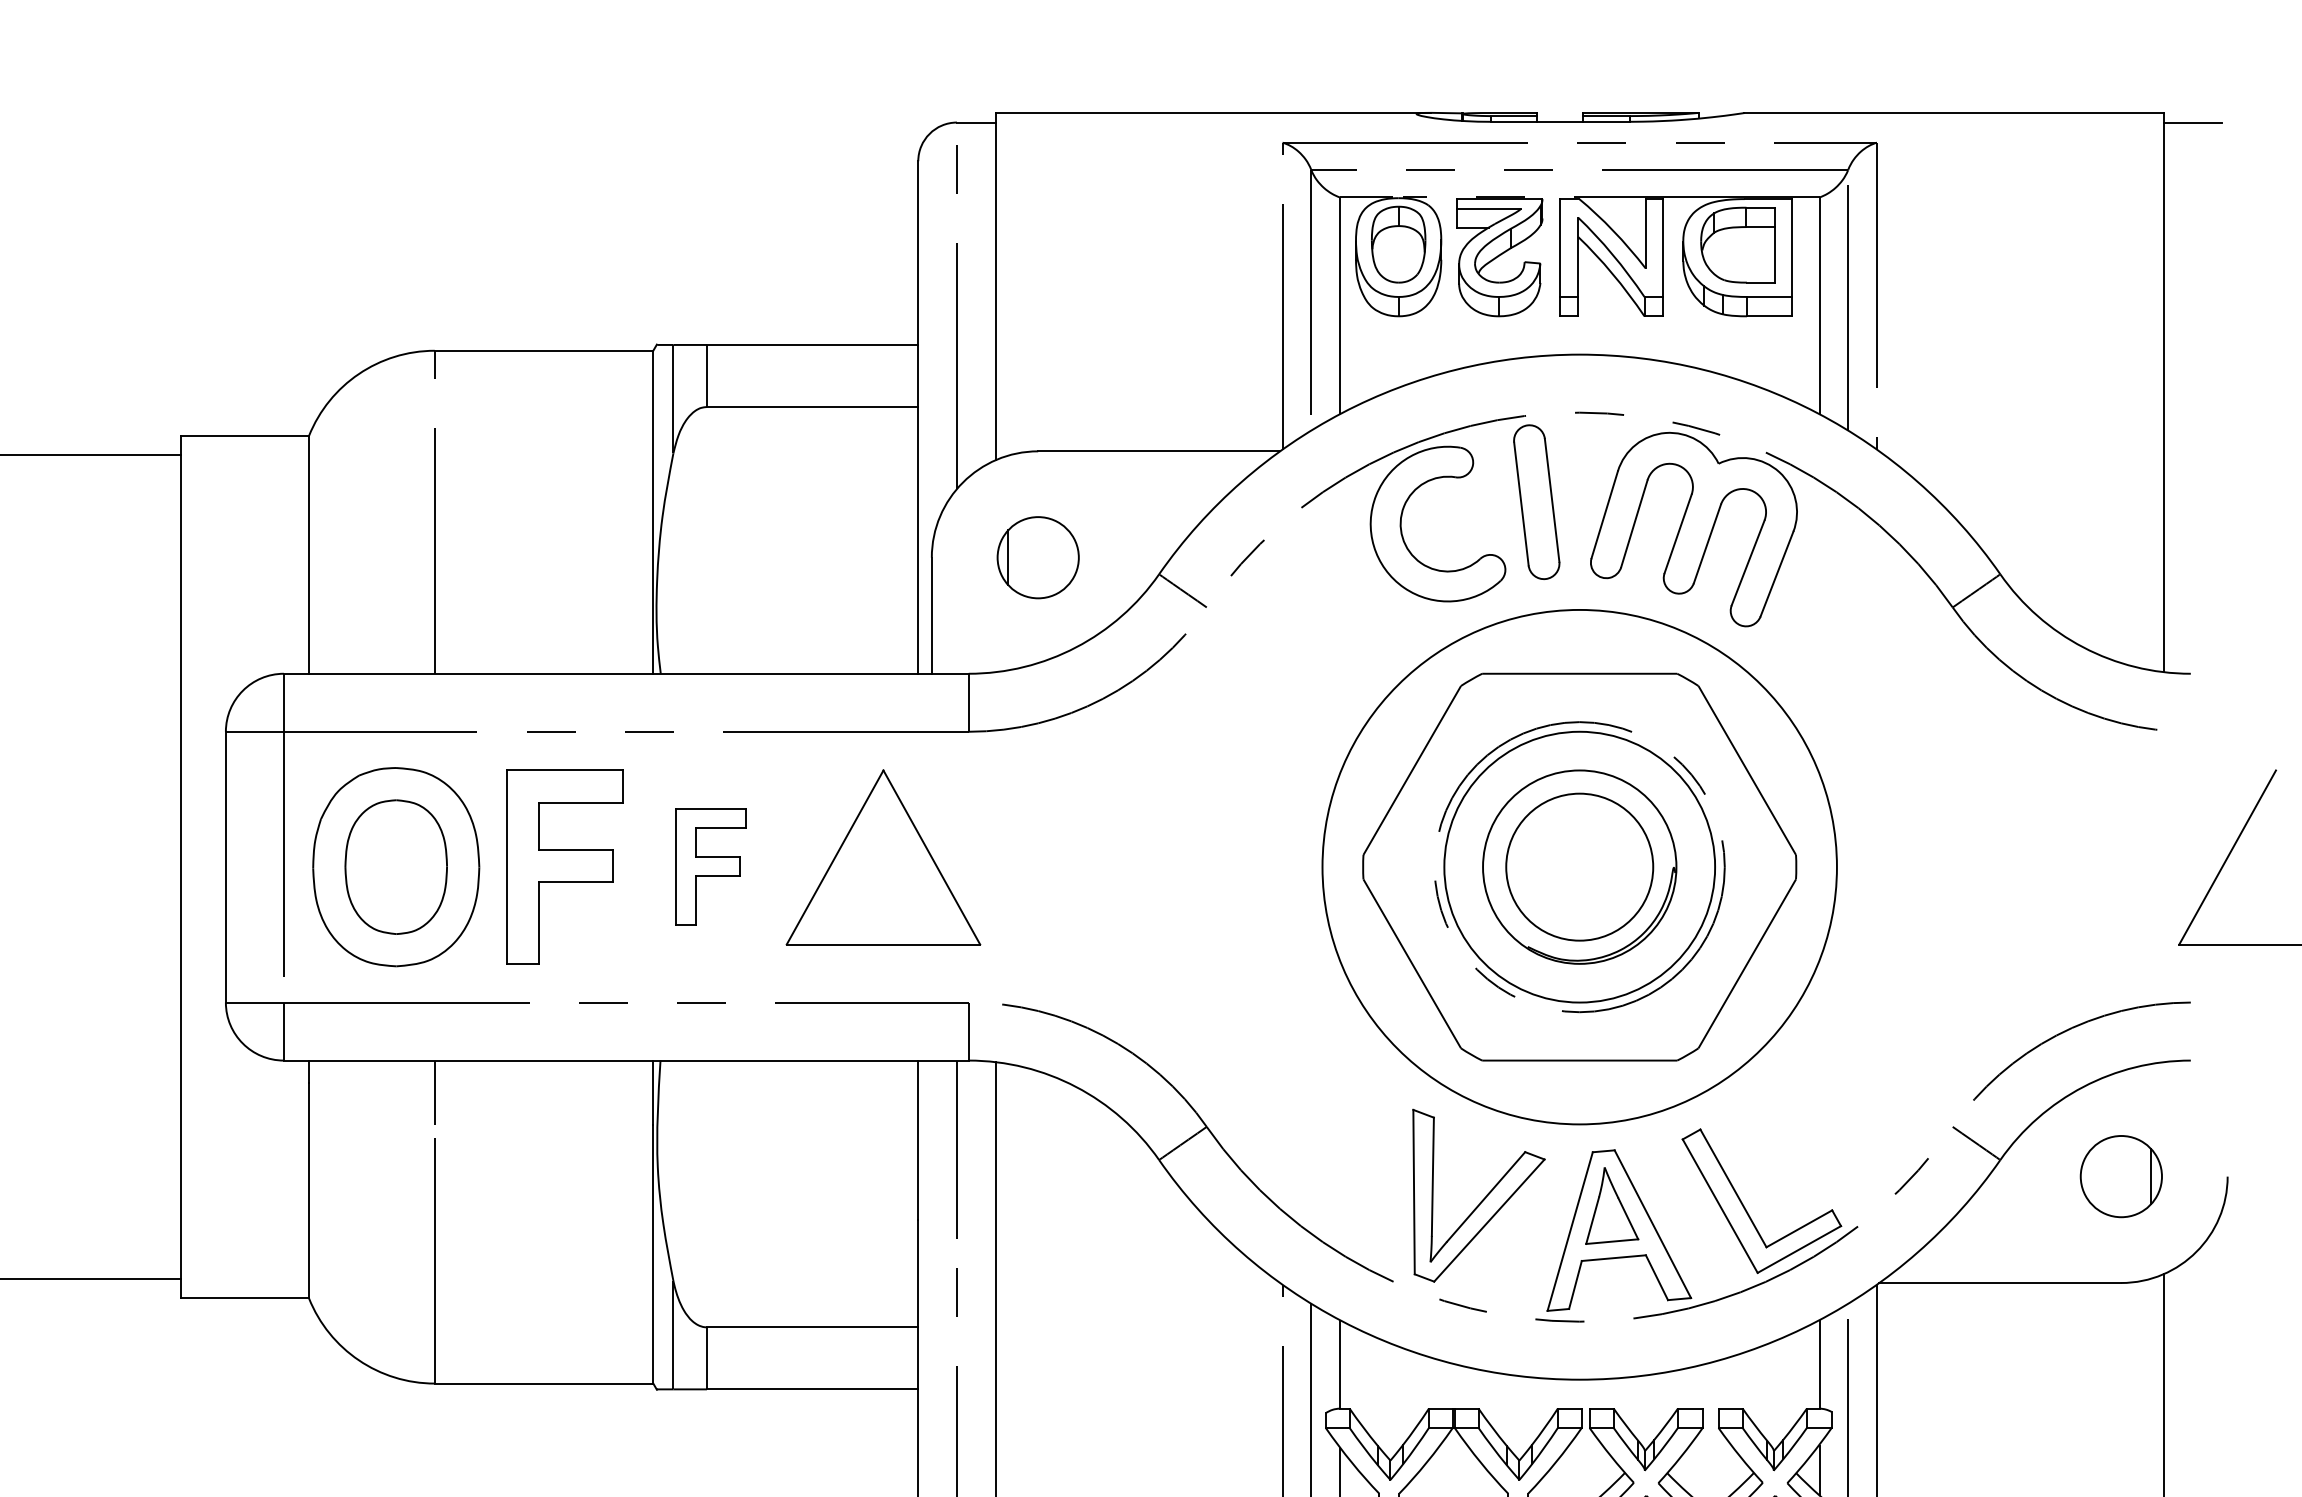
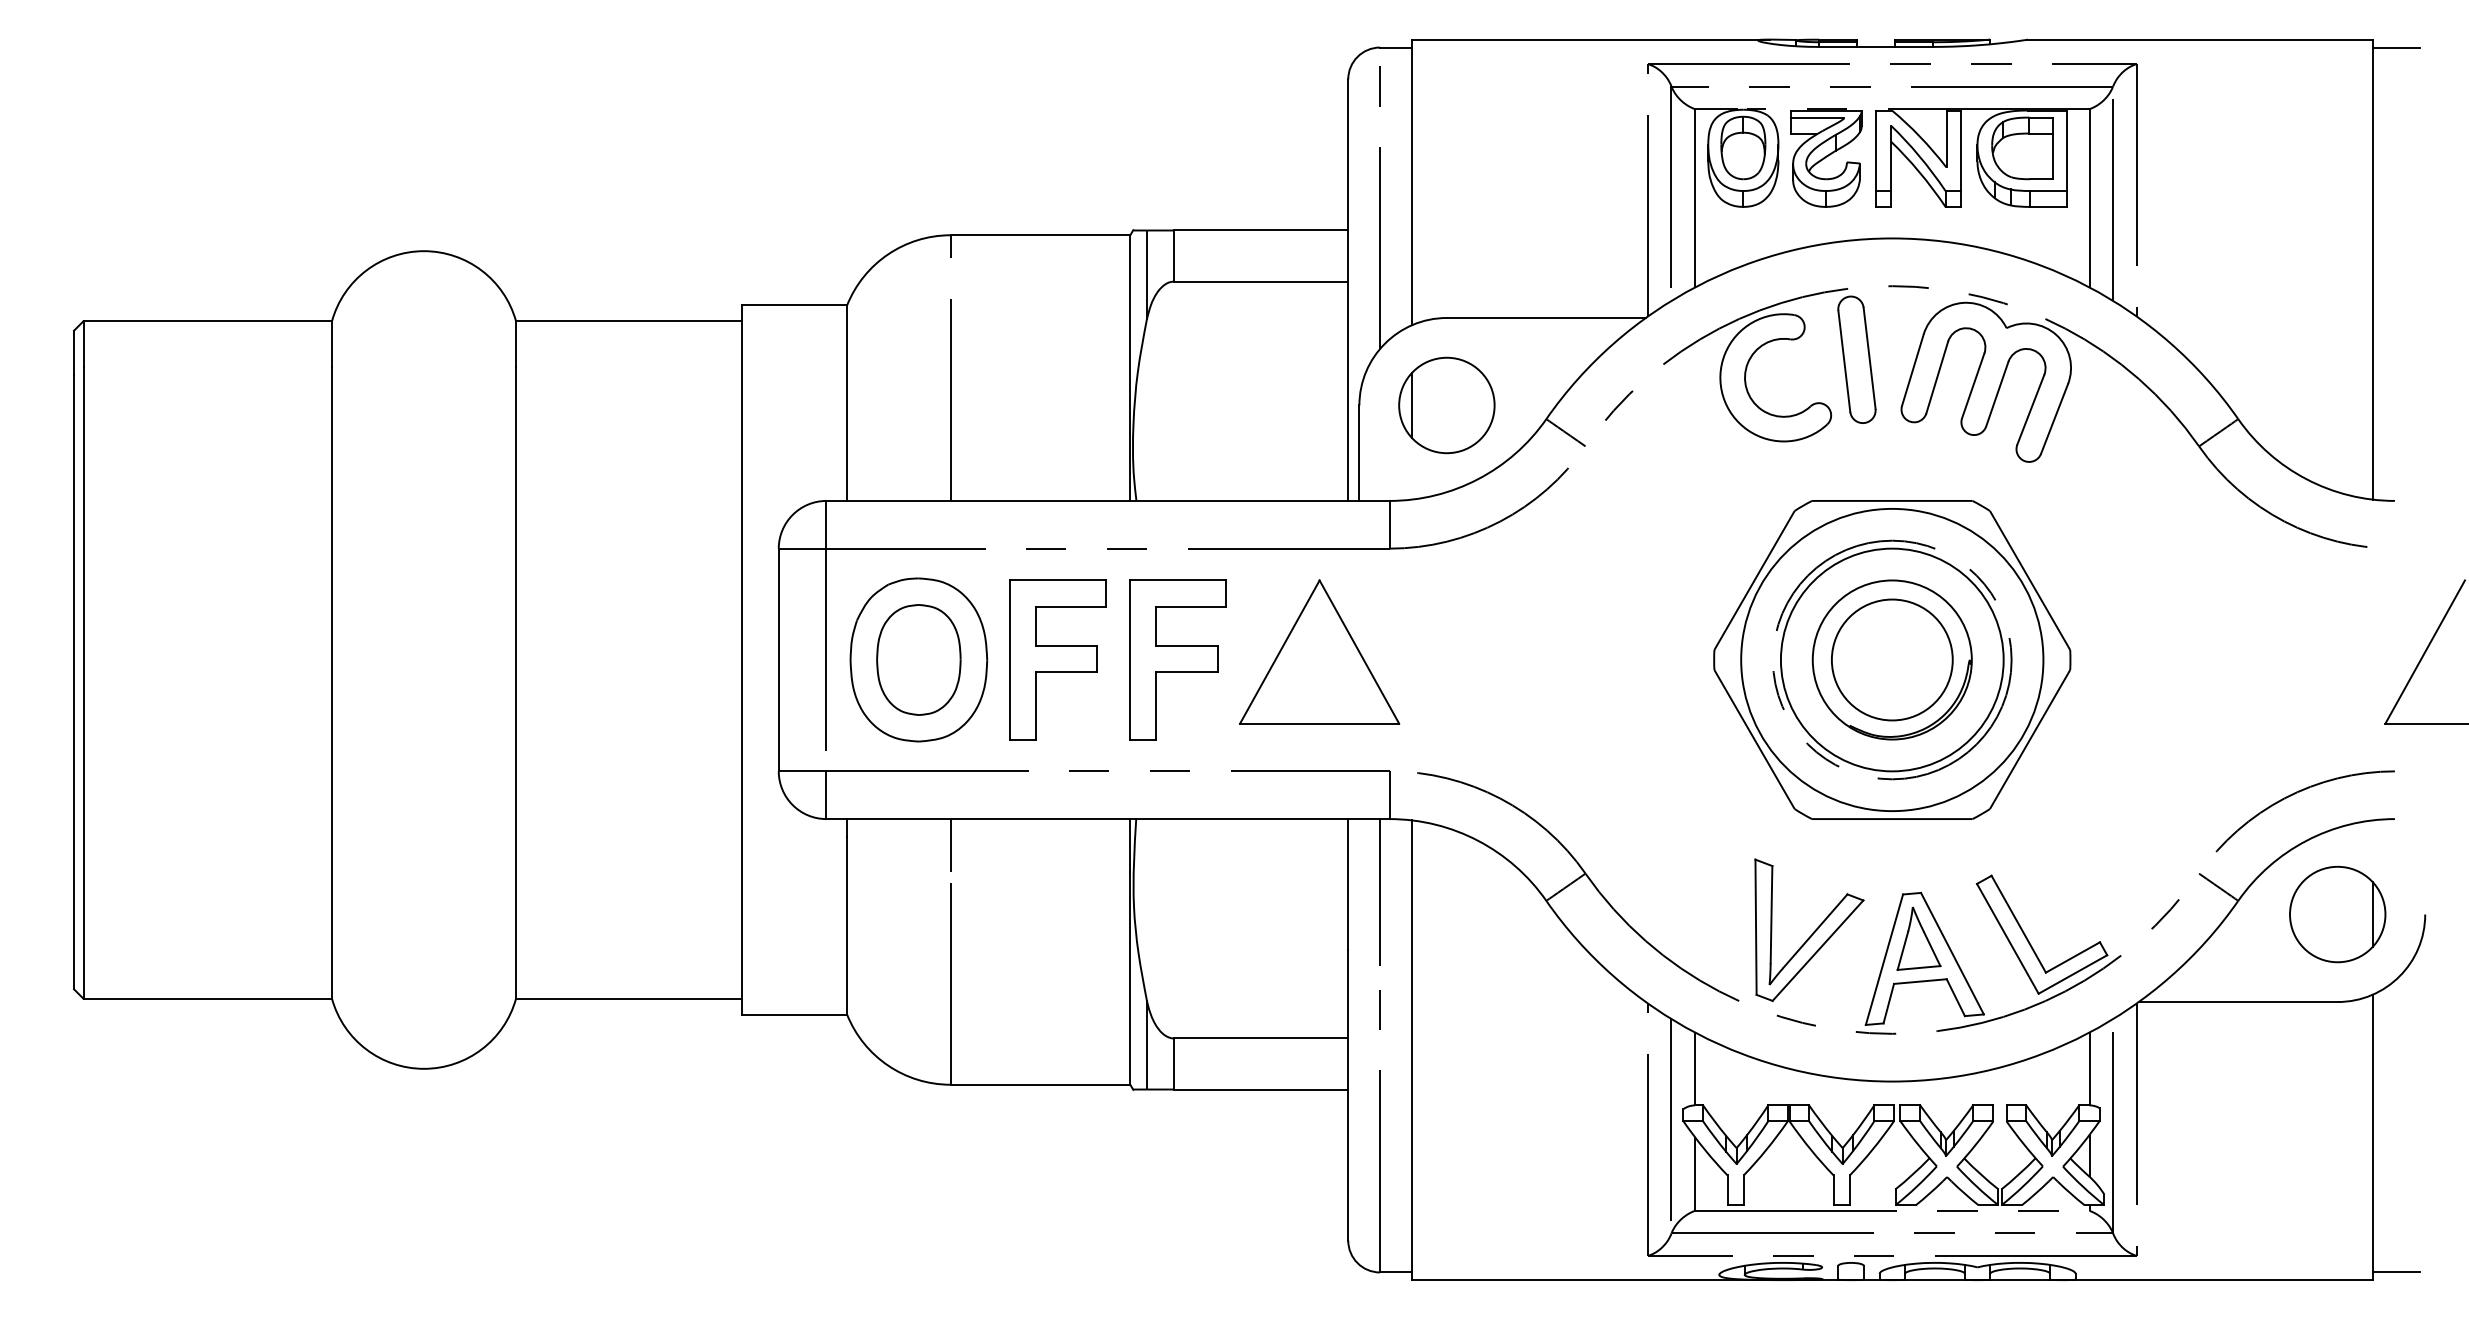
part: (1037, 557) -> (1446, 405), size x1.43
part: (710, 866) -> (1177, 659), size x1.67
circle: (1579, 866) -> (1892, 659), size x0.71
part: (2121, 1176) -> (2337, 914), size x1.43

